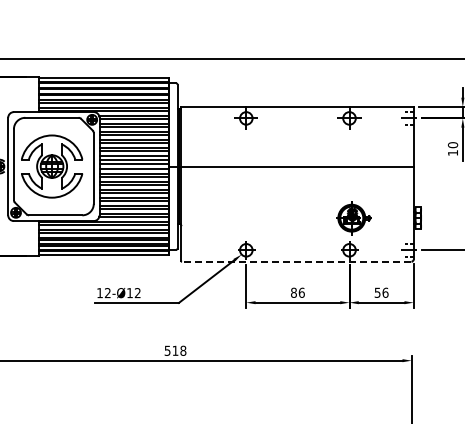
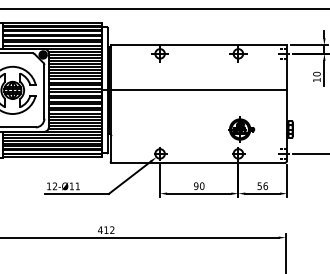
line: (296, 261) -> (198, 162), dashed -> solid
text: (137, 292) -> (77, 185), 12-Ø12 -> 12-Ø11
text: (297, 292) -> (198, 185), 86 -> 90
text: (175, 350) -> (106, 229), 518 -> 412

